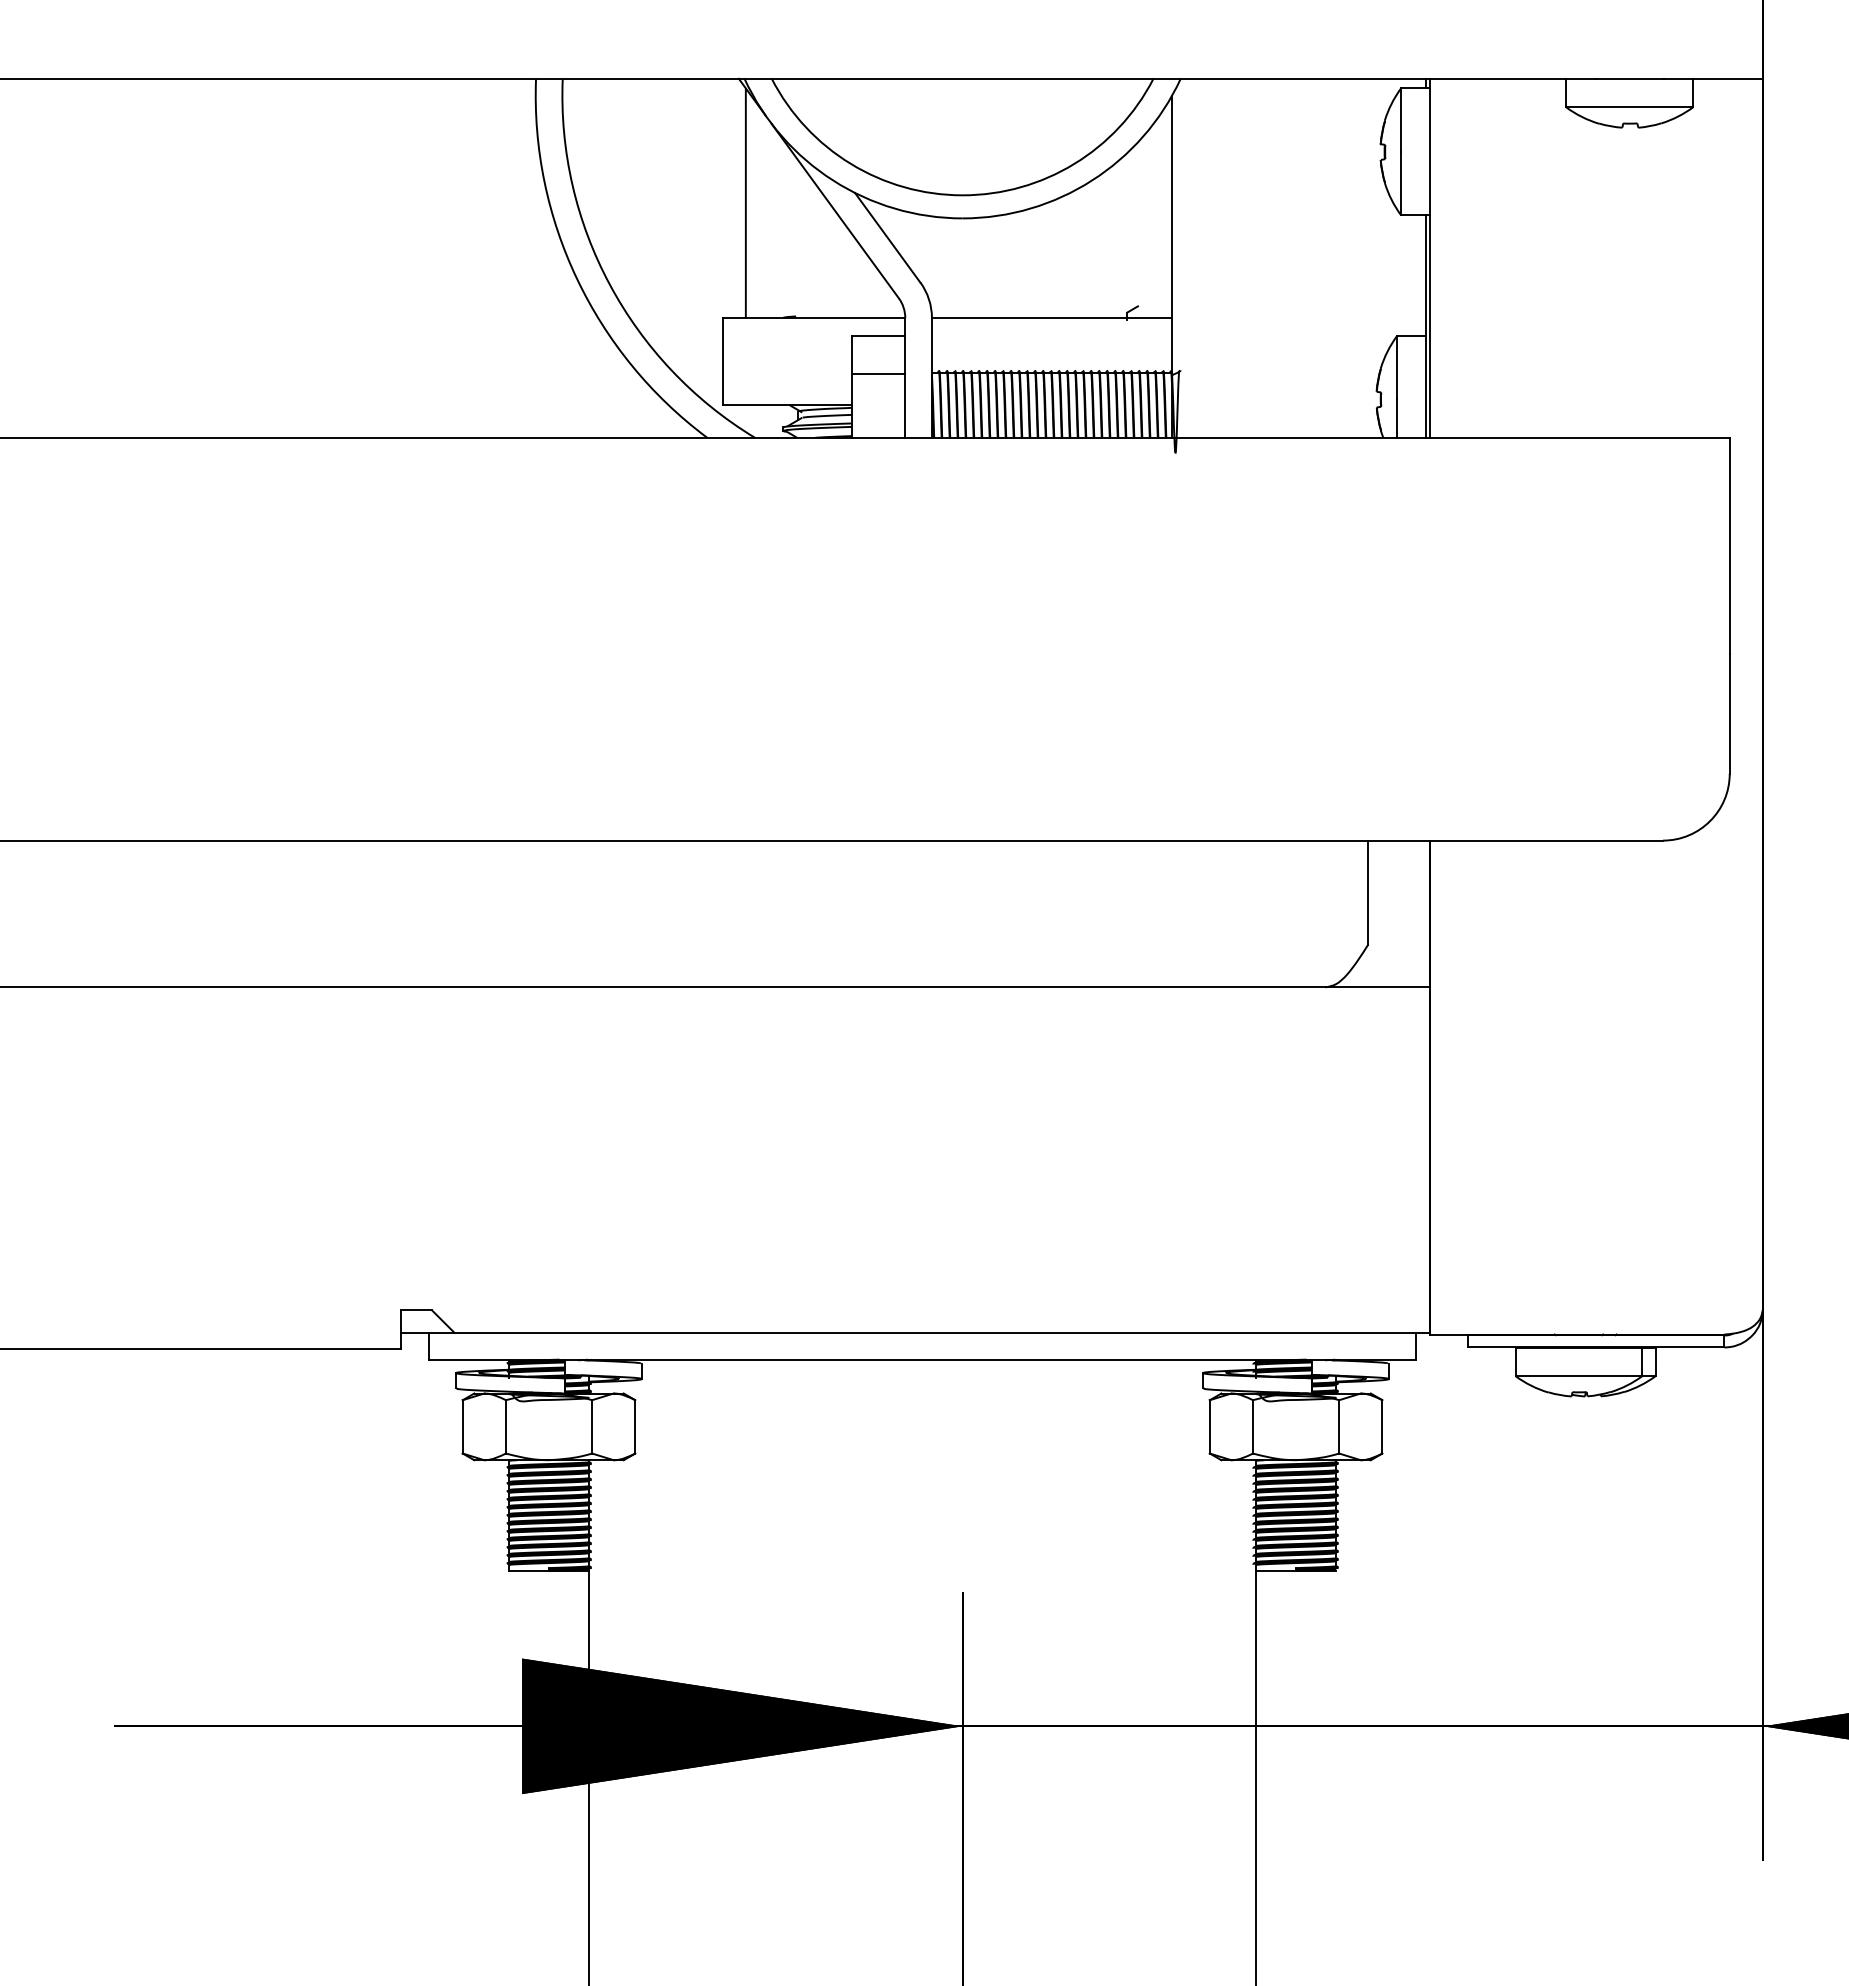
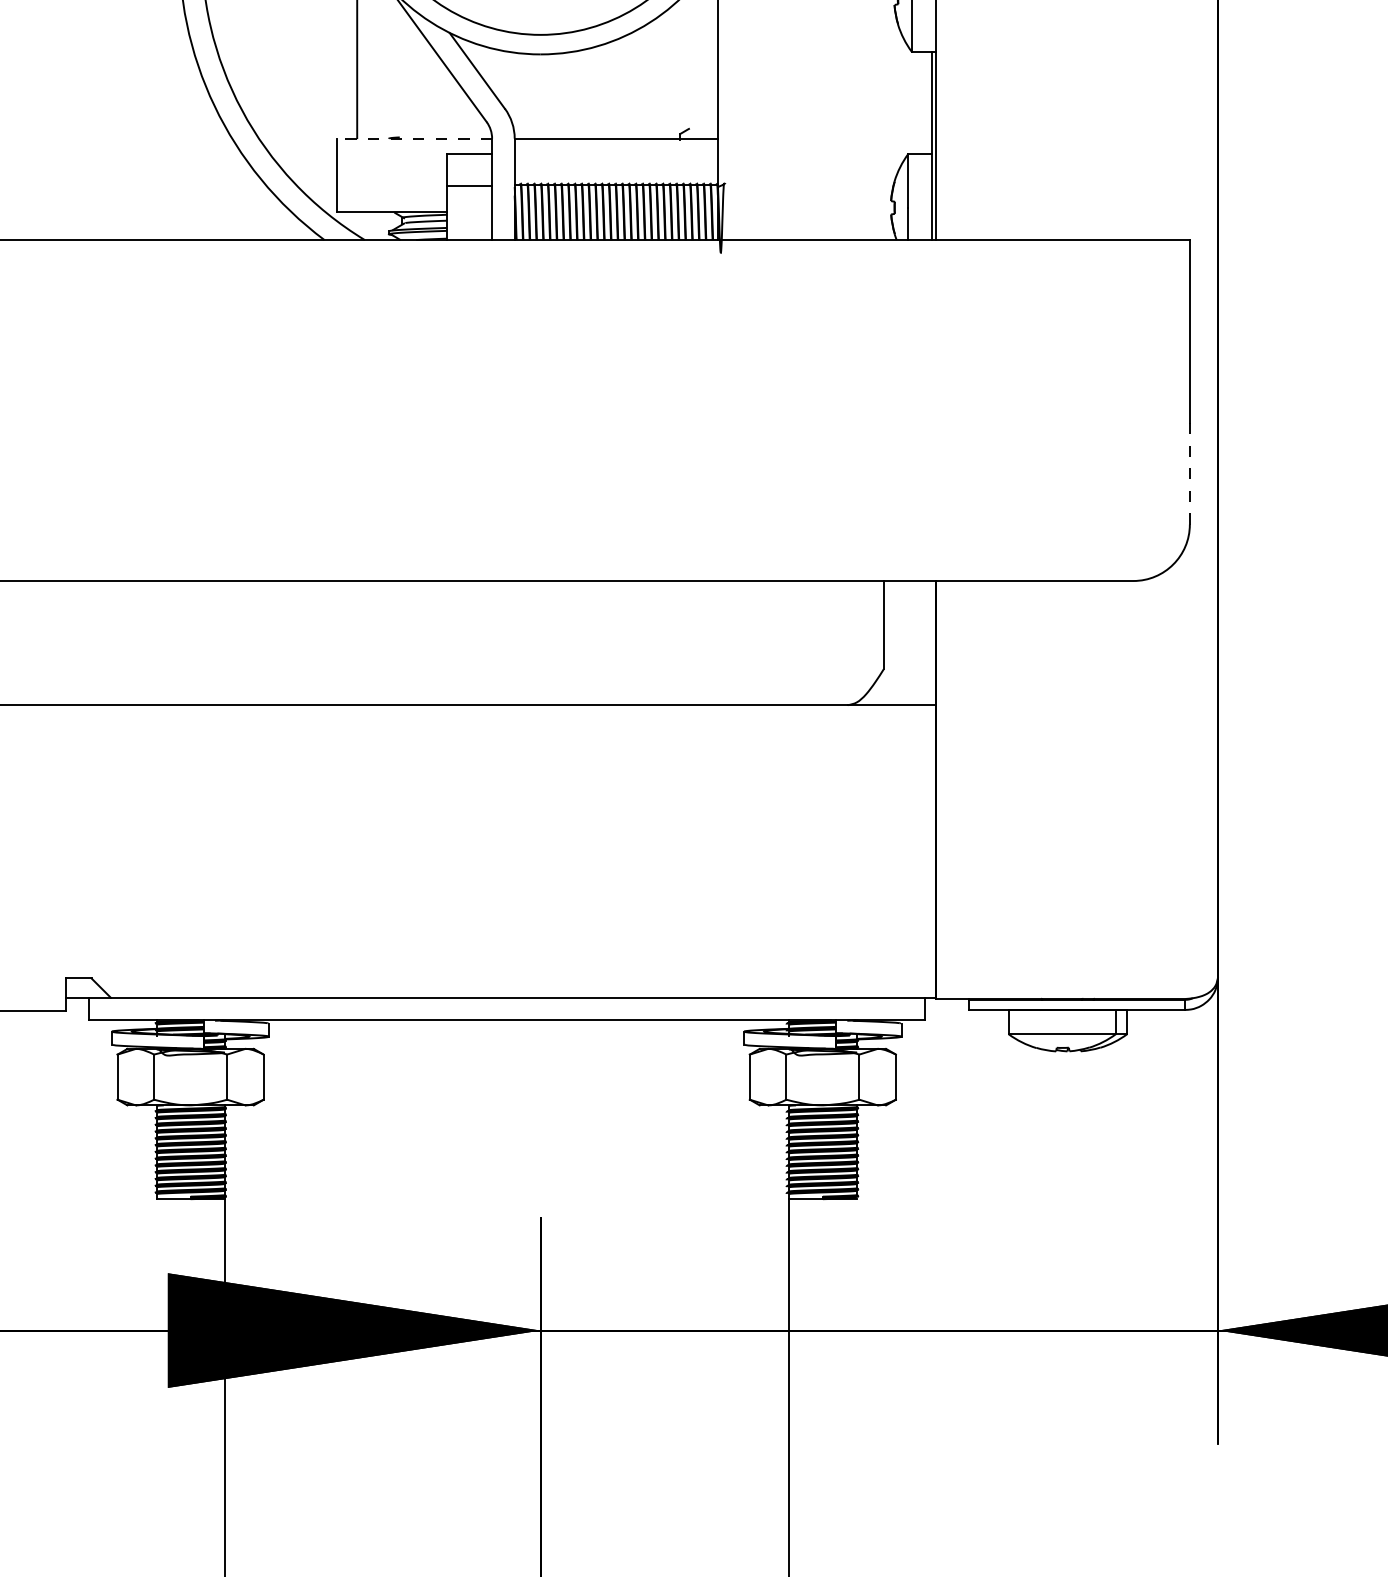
line: (813, 318) -> (414, 139), solid -> dashed
line: (1729, 713) -> (1189, 473), solid -> dashed

